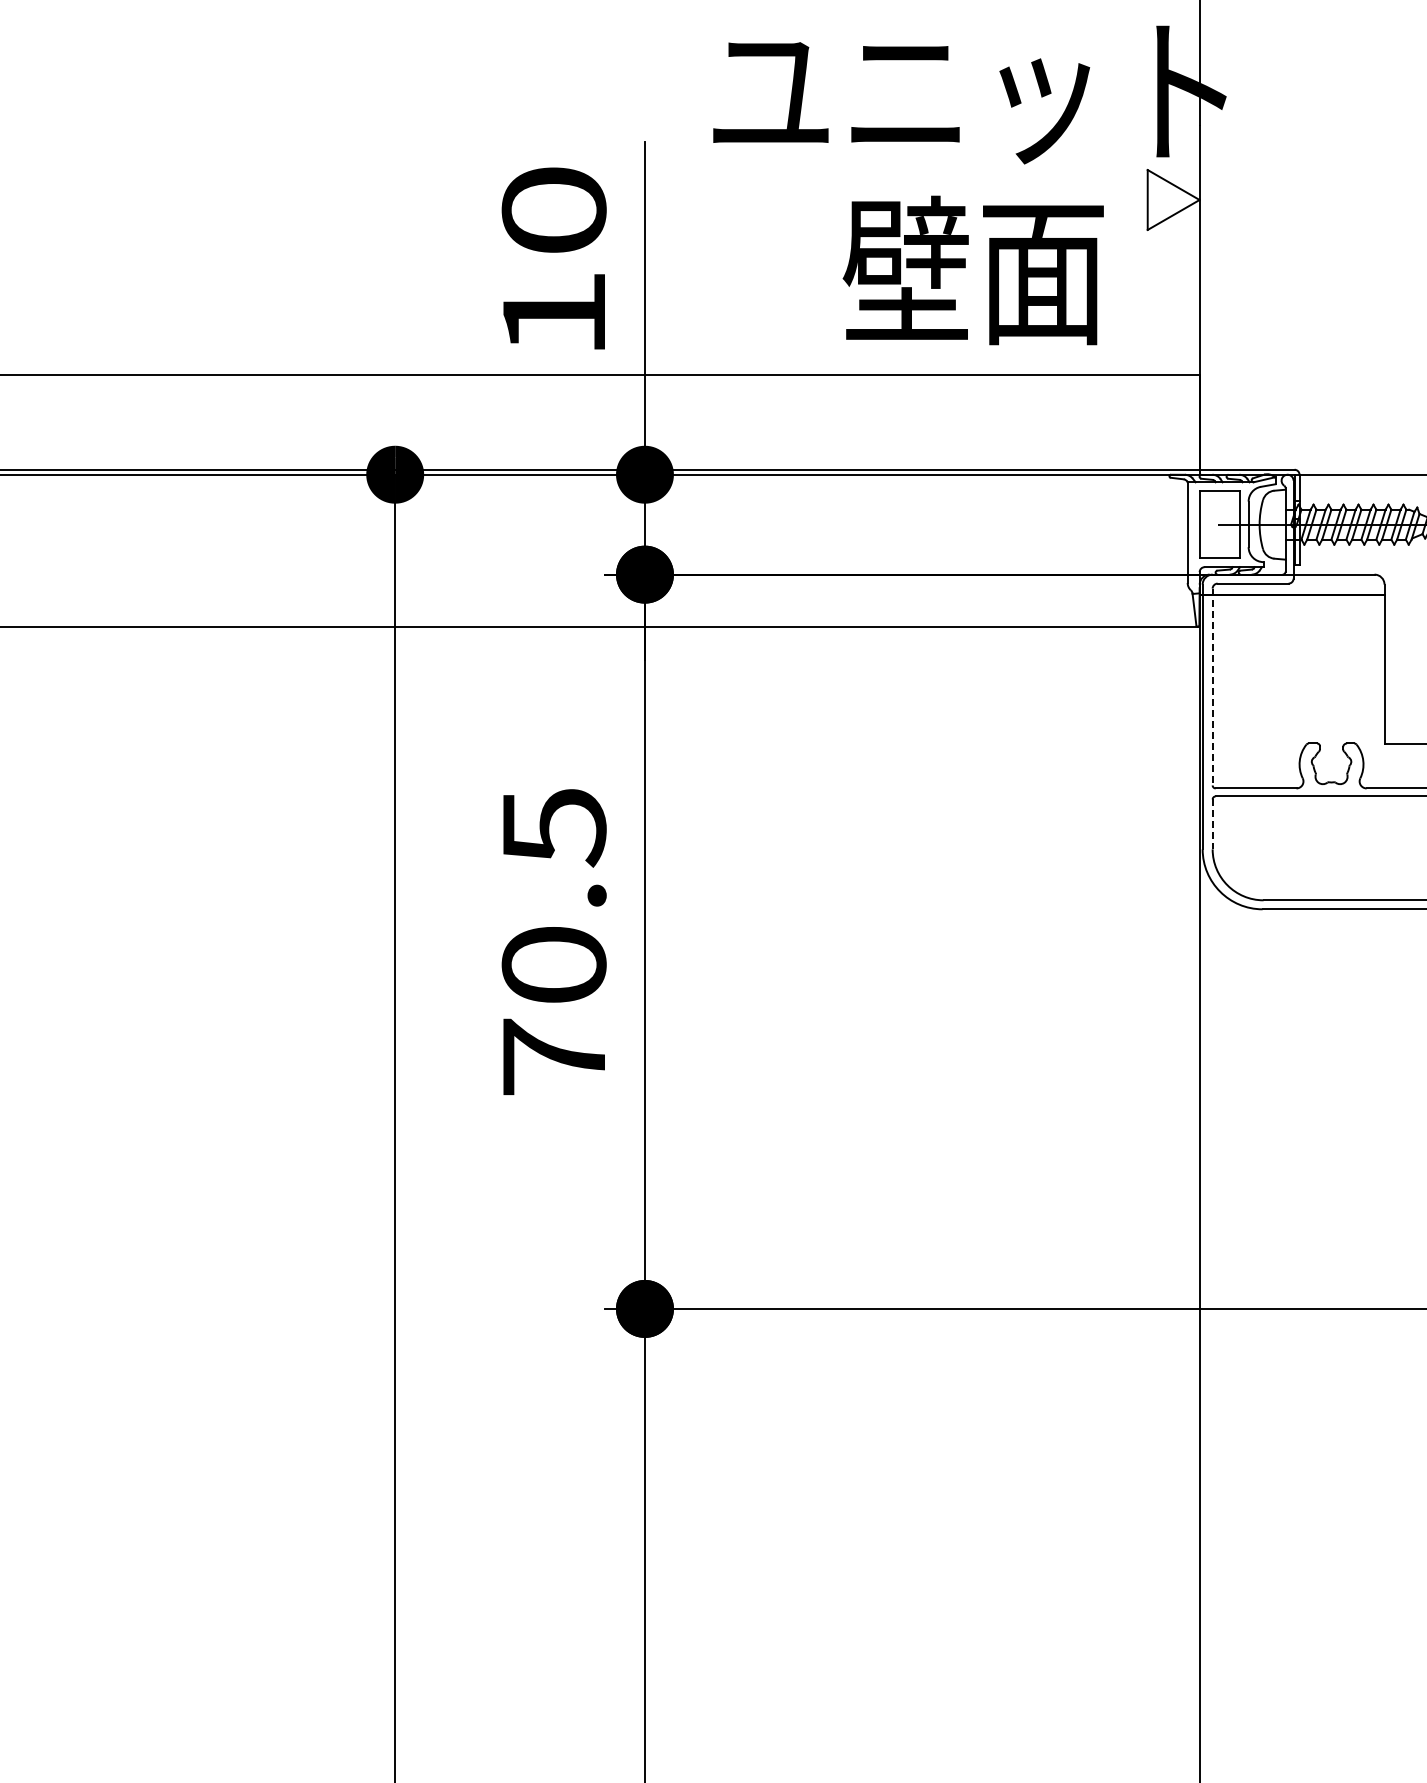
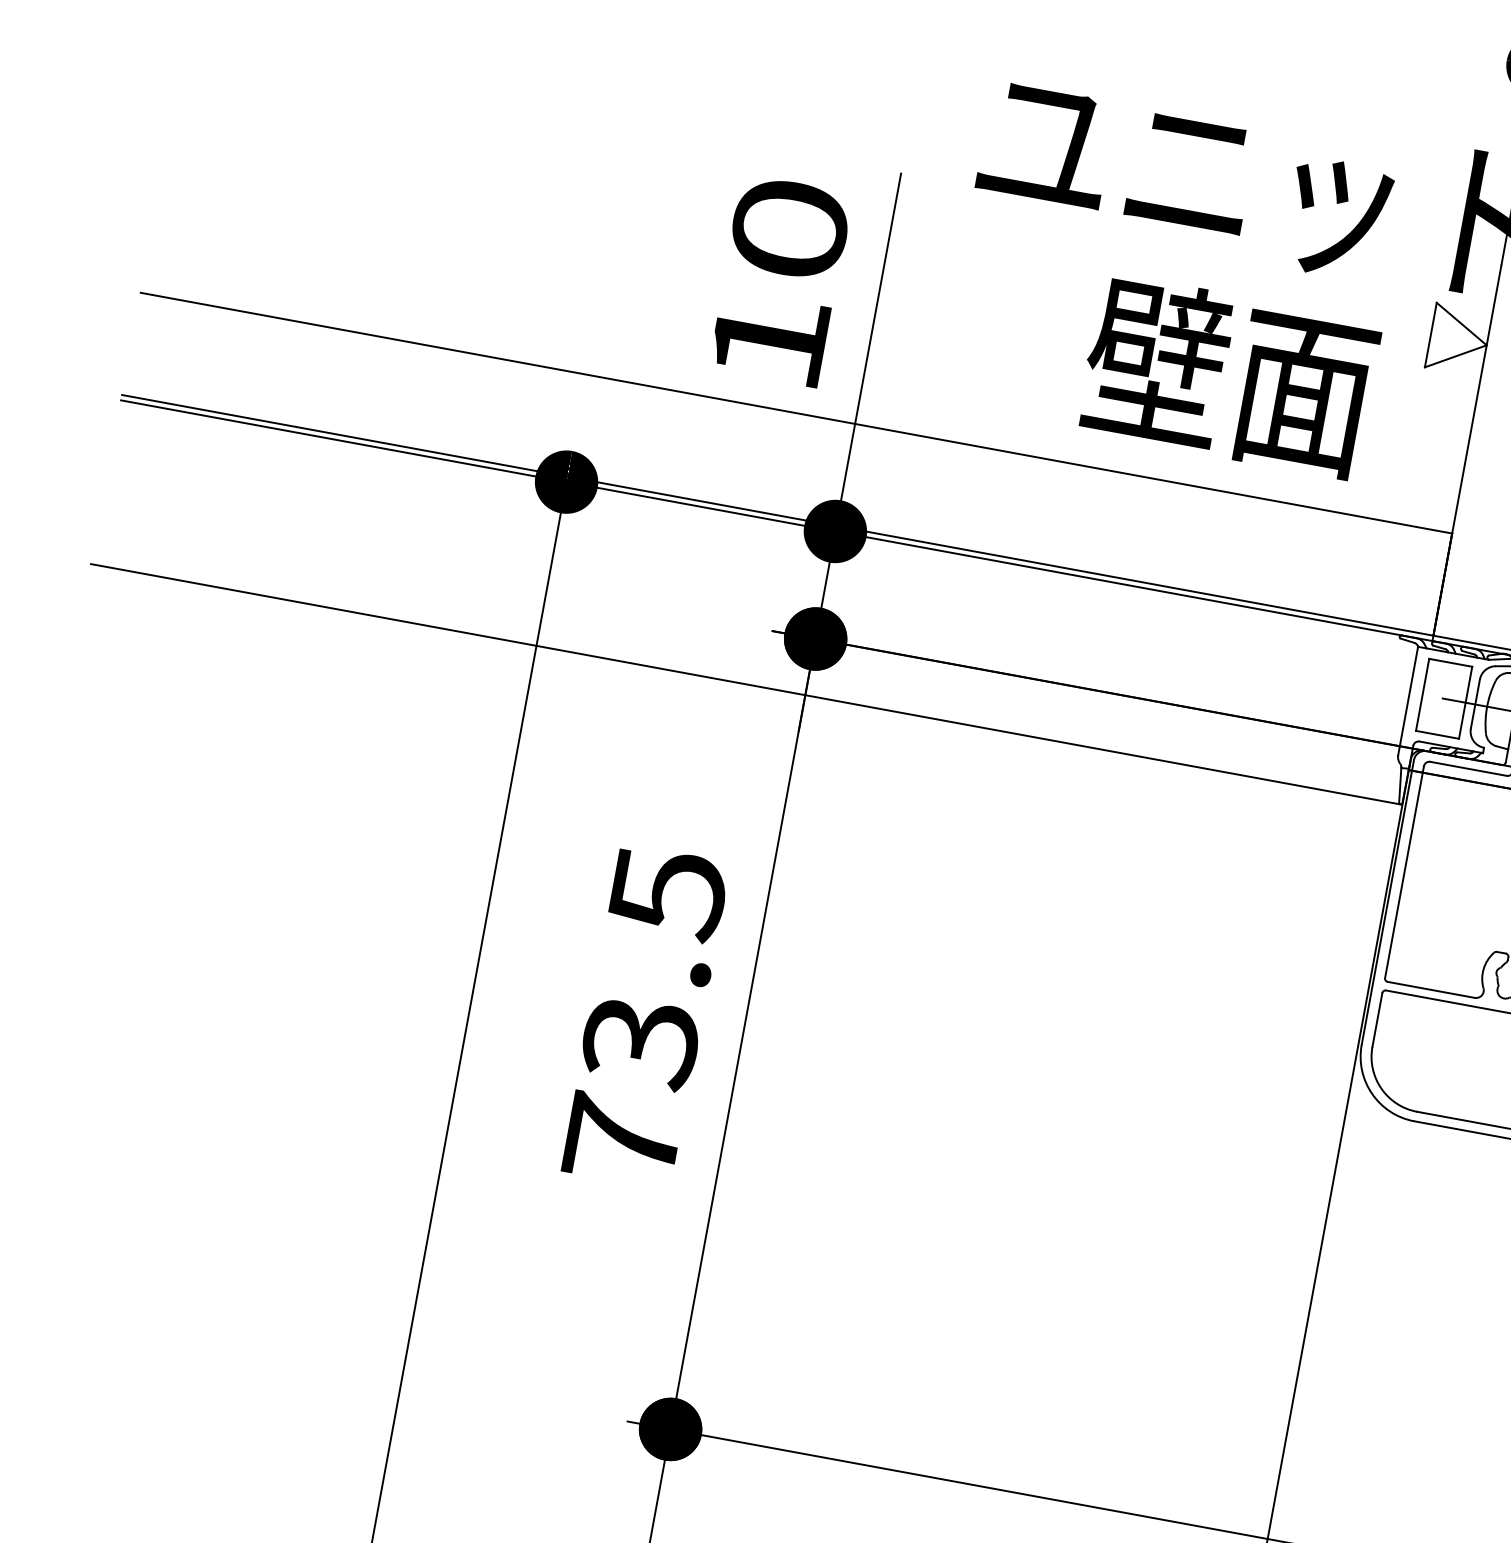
line: (1212, 687) -> (1404, 872), dashed -> solid
line: (1212, 824) -> (1377, 1020), dashed -> solid
text: (553, 966) -> (639, 1042), 70.5 -> 73.5

